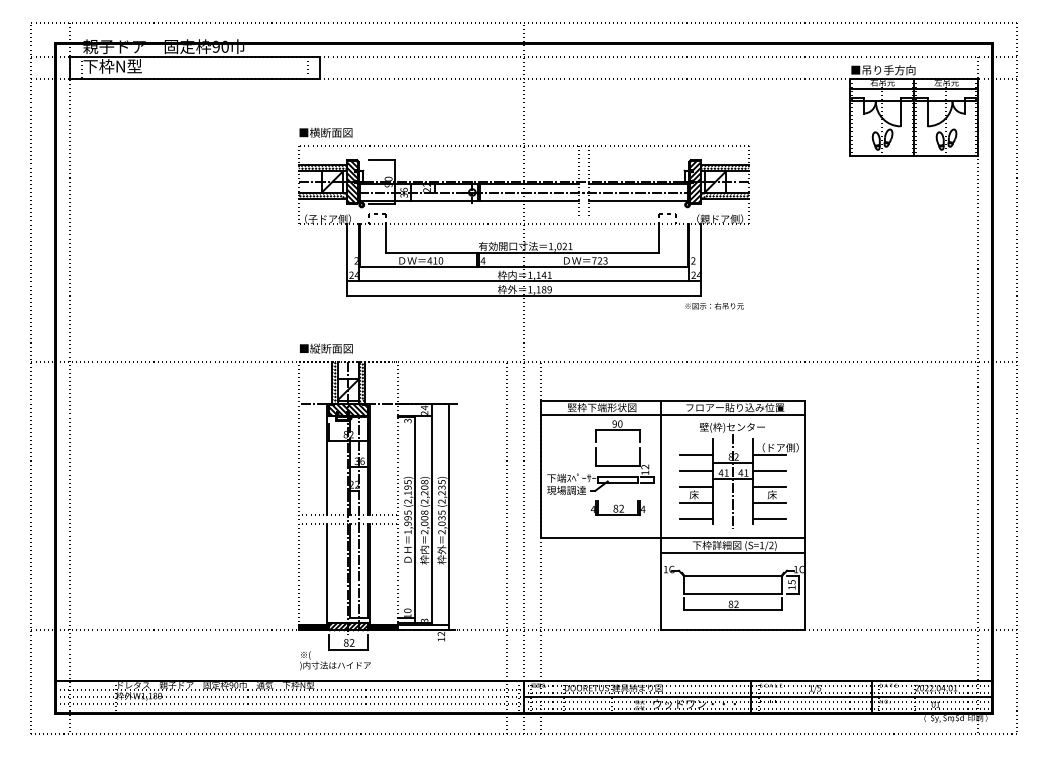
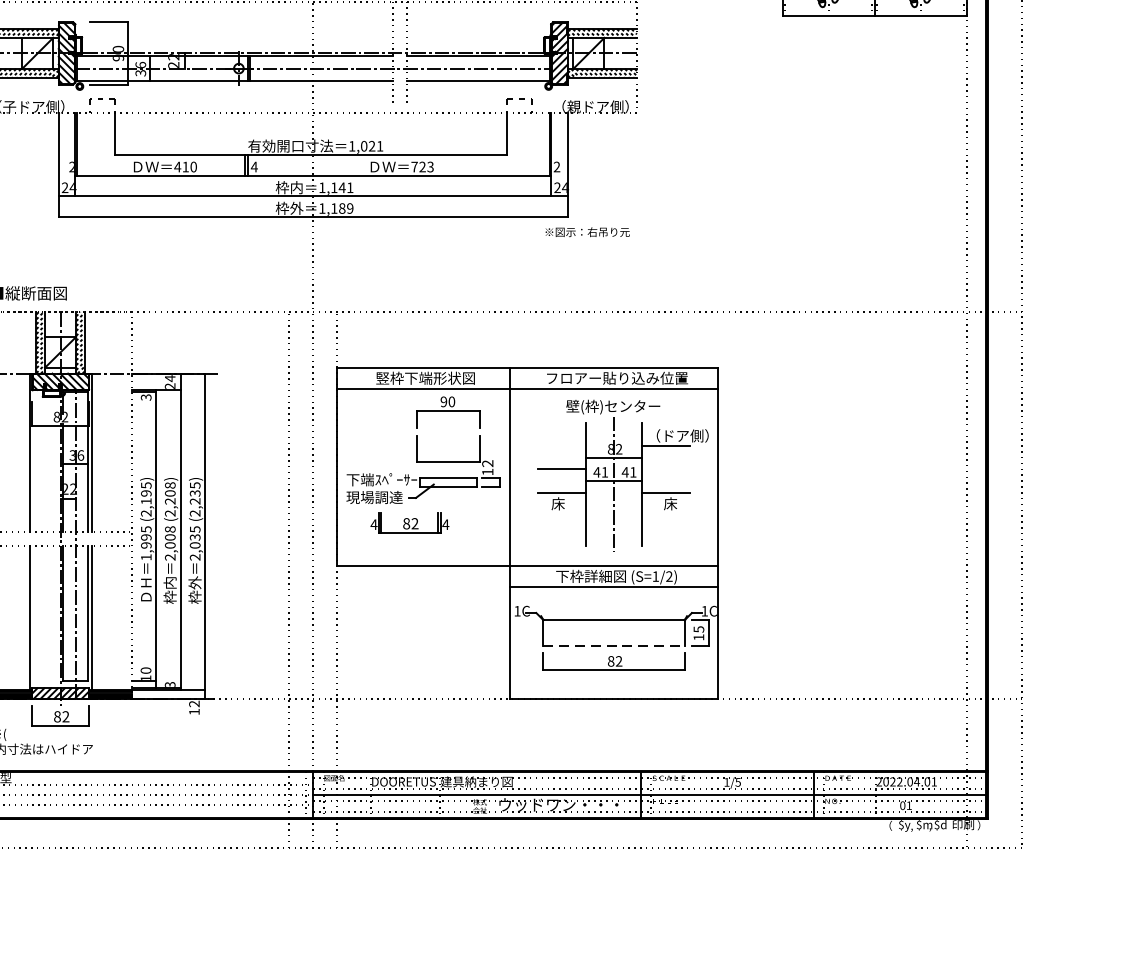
line: (696, 455) -> (561, 447), removed
line: (768, 471) -> (665, 470), removed
line: (696, 503) -> (561, 516), removed
line: (768, 503) -> (665, 516), removed
part: (617, 507) -> (408, 521), moved
line: (696, 519) -> (561, 539), removed
line: (768, 519) -> (665, 539), removed
line: (733, 593) -> (614, 645), solid -> dashed

